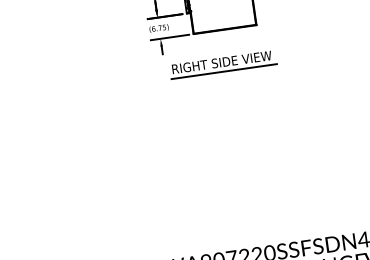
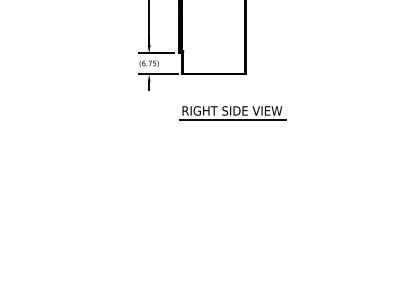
part: (222, 64) -> (232, 113), moved

